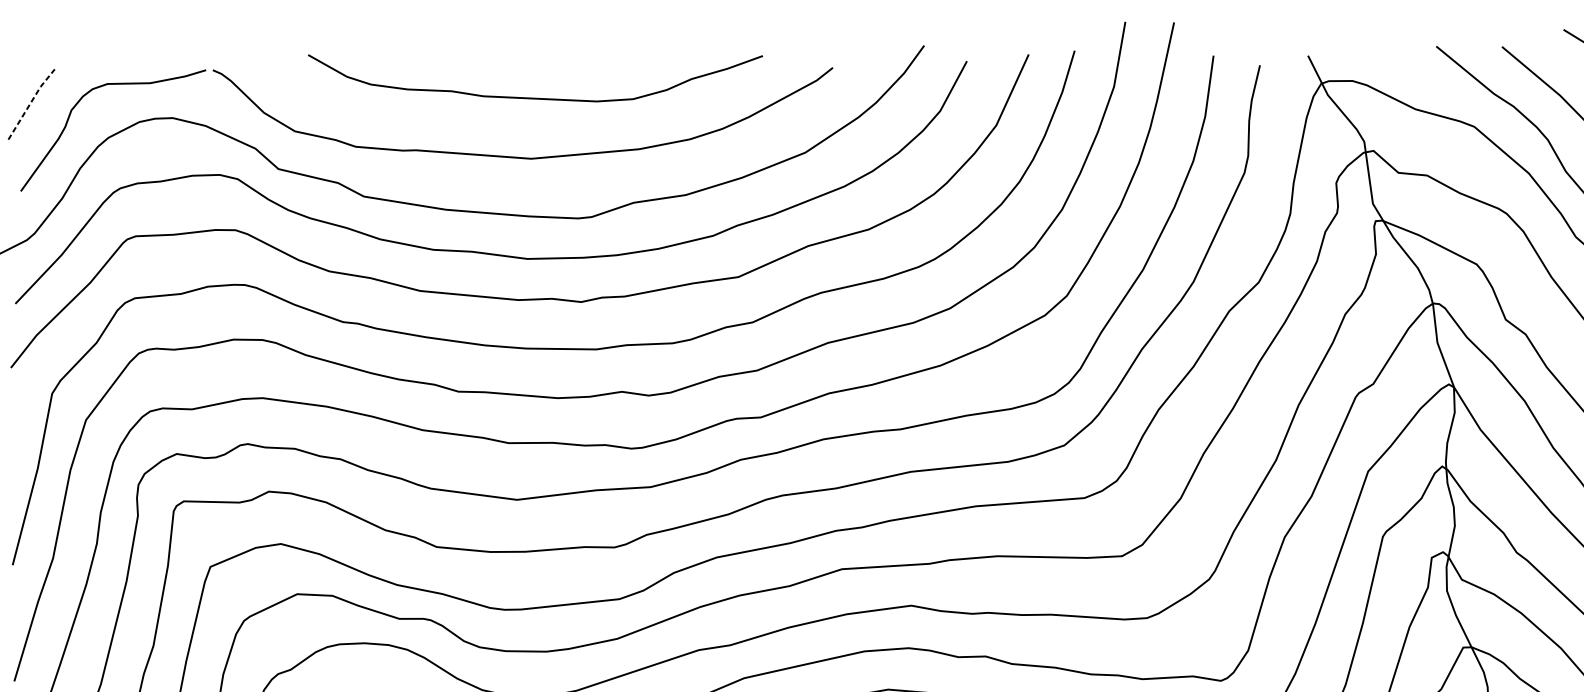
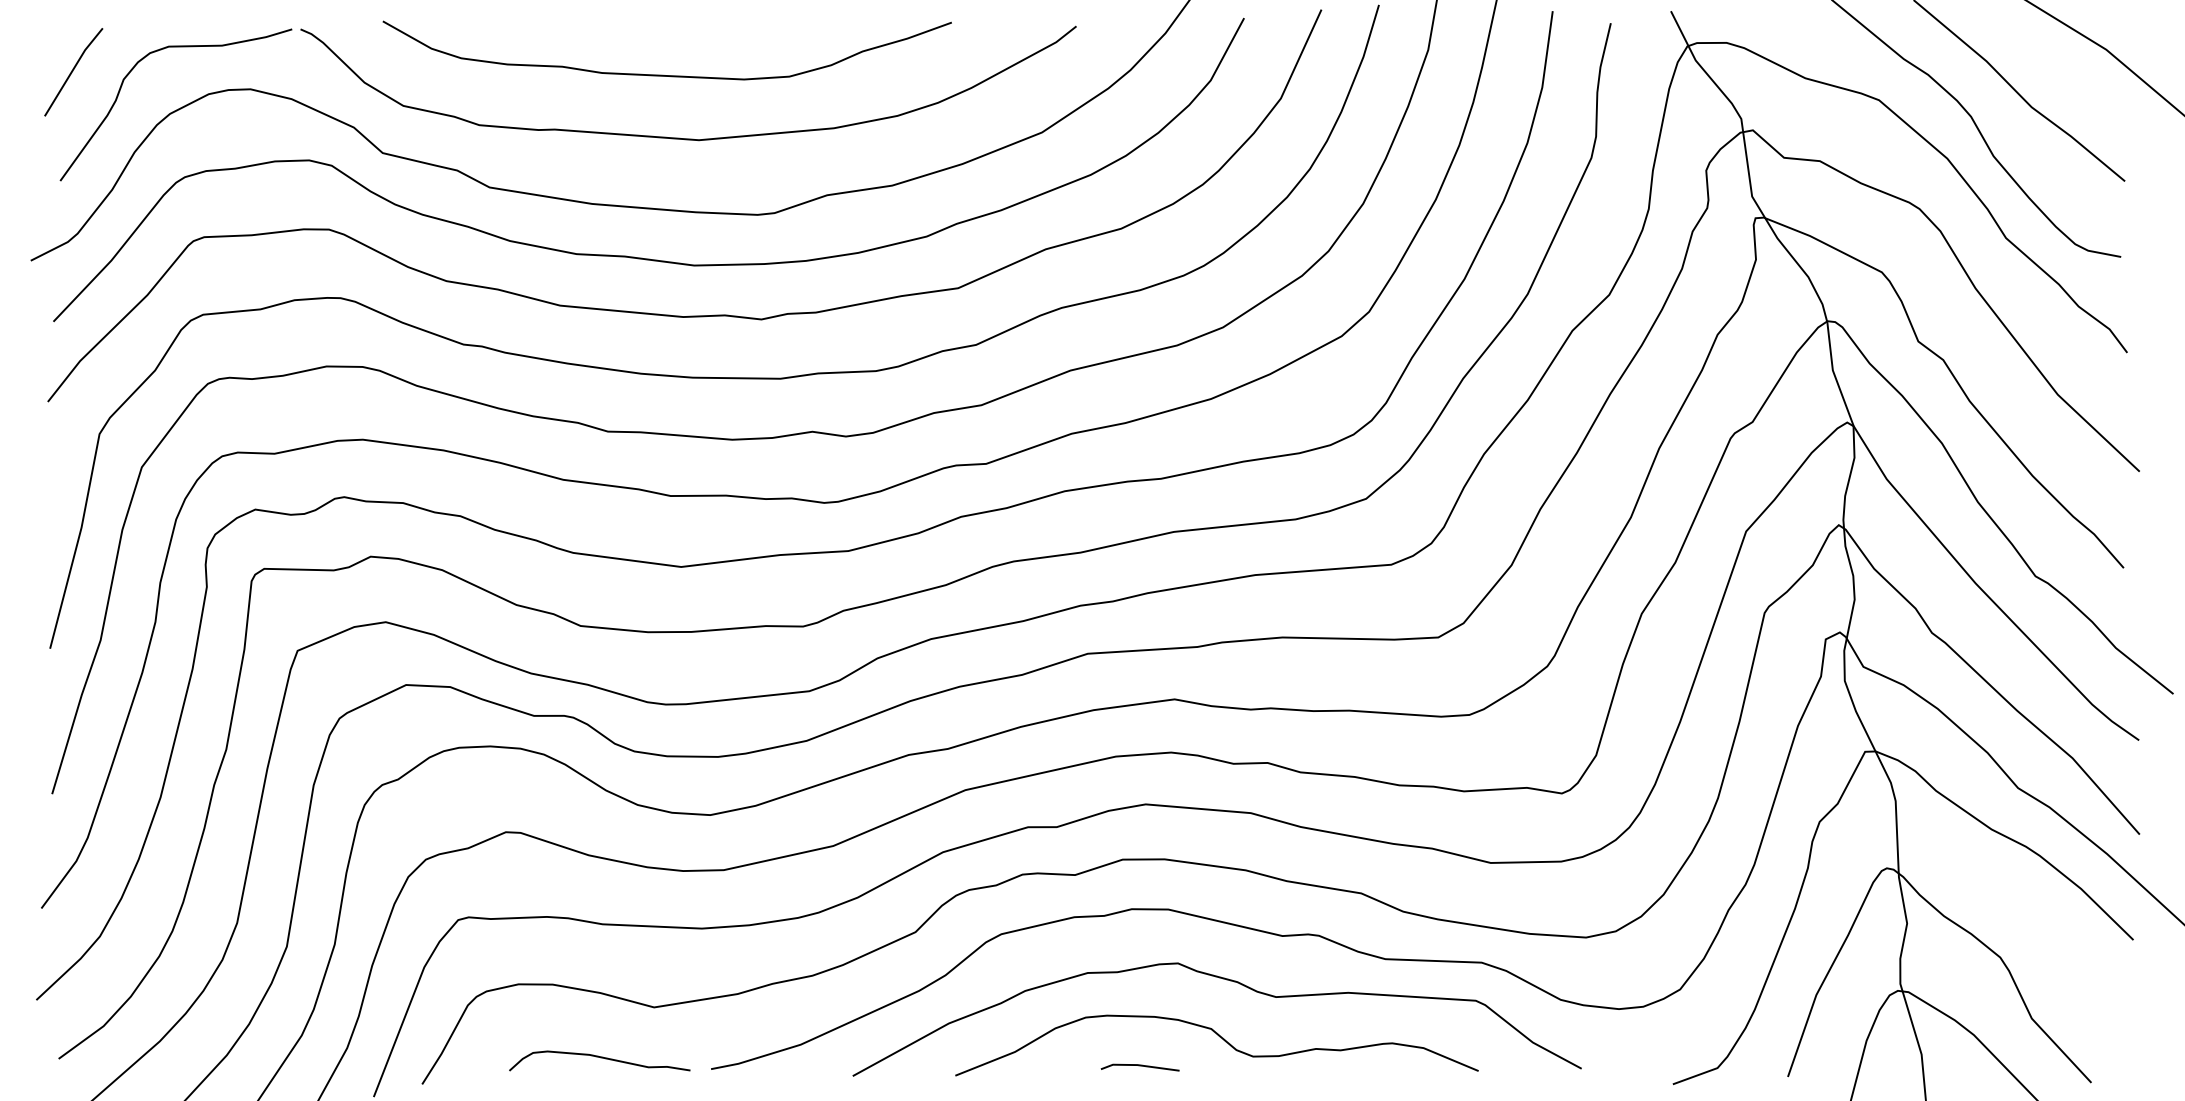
curve: (532, 97) -> (663, 74), moved
line: (30, 103) -> (72, 70), dashed -> solid

